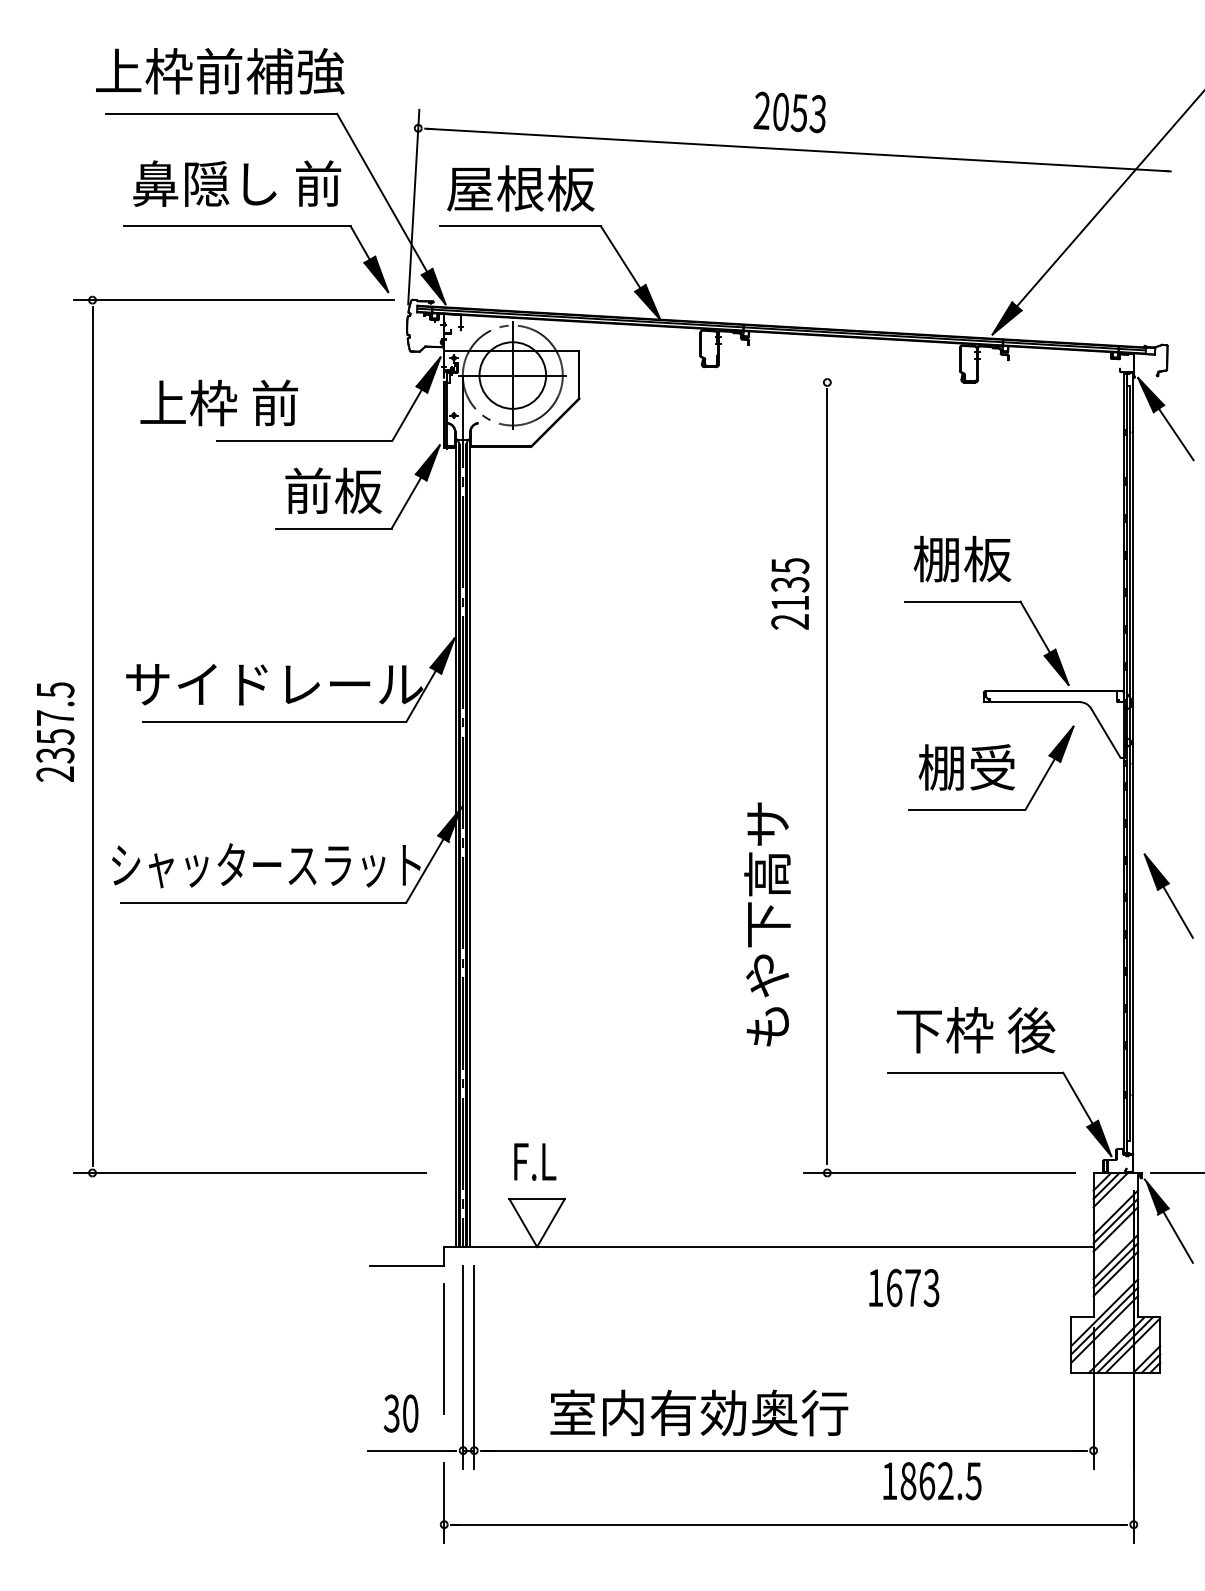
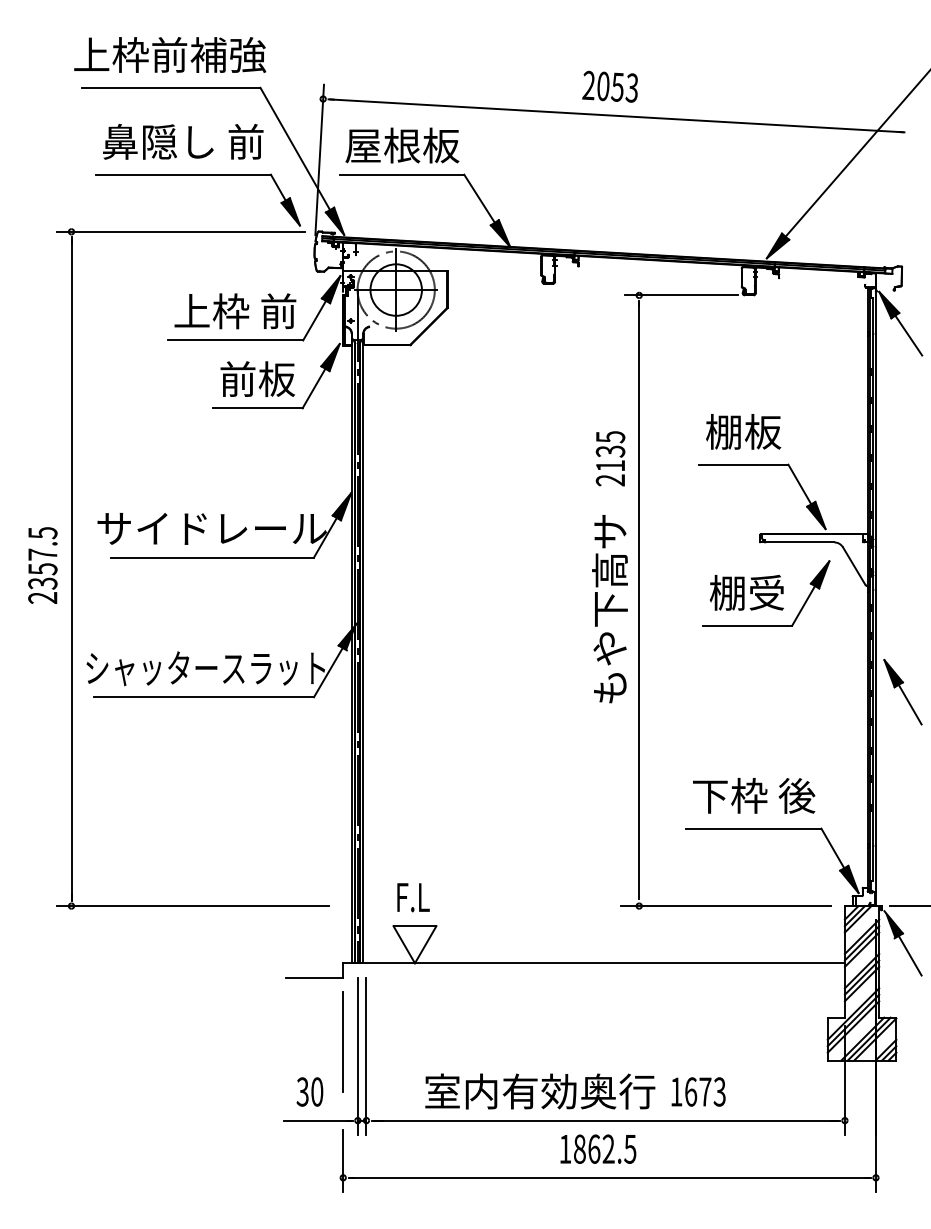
line: (882, 382) -> (681, 295), added
text: (219, 403) -> (235, 311), moved
text: (766, 924) -> (609, 609), moved
text: (904, 1287) -> (698, 1091), moved
text: (932, 1480) -> (598, 1148), moved

